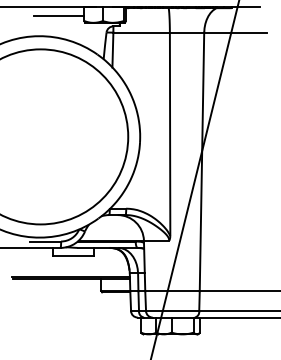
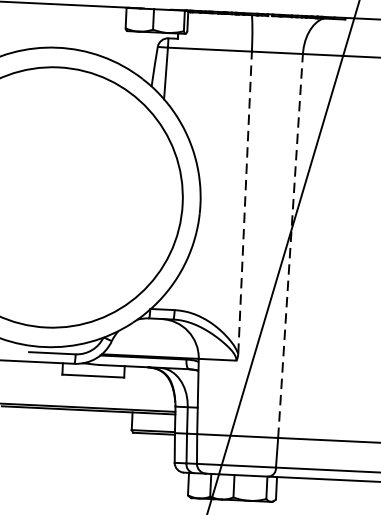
line: (58, 16) -> (87, 19), removed
line: (170, 135) -> (245, 204), solid -> dashed
line: (201, 161) -> (289, 245), solid -> dashed

